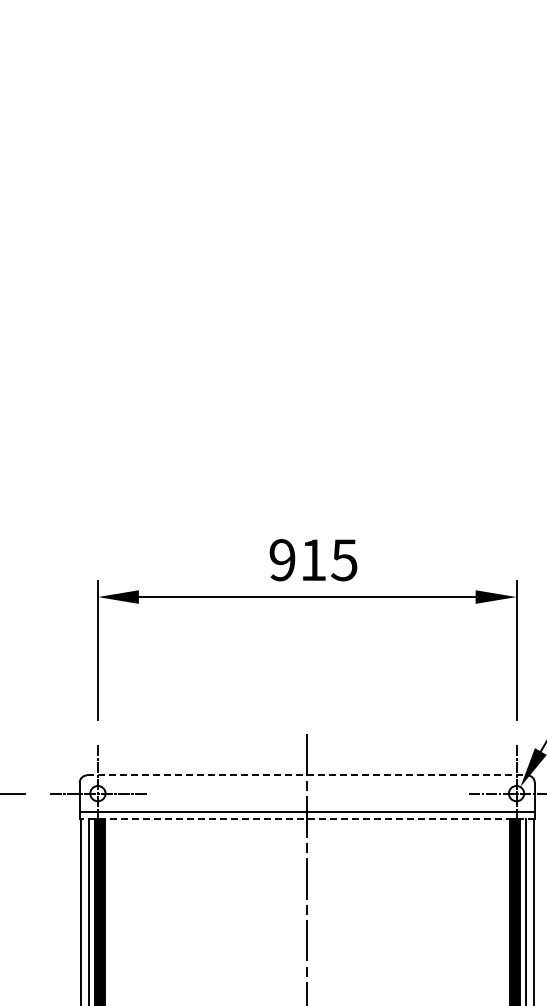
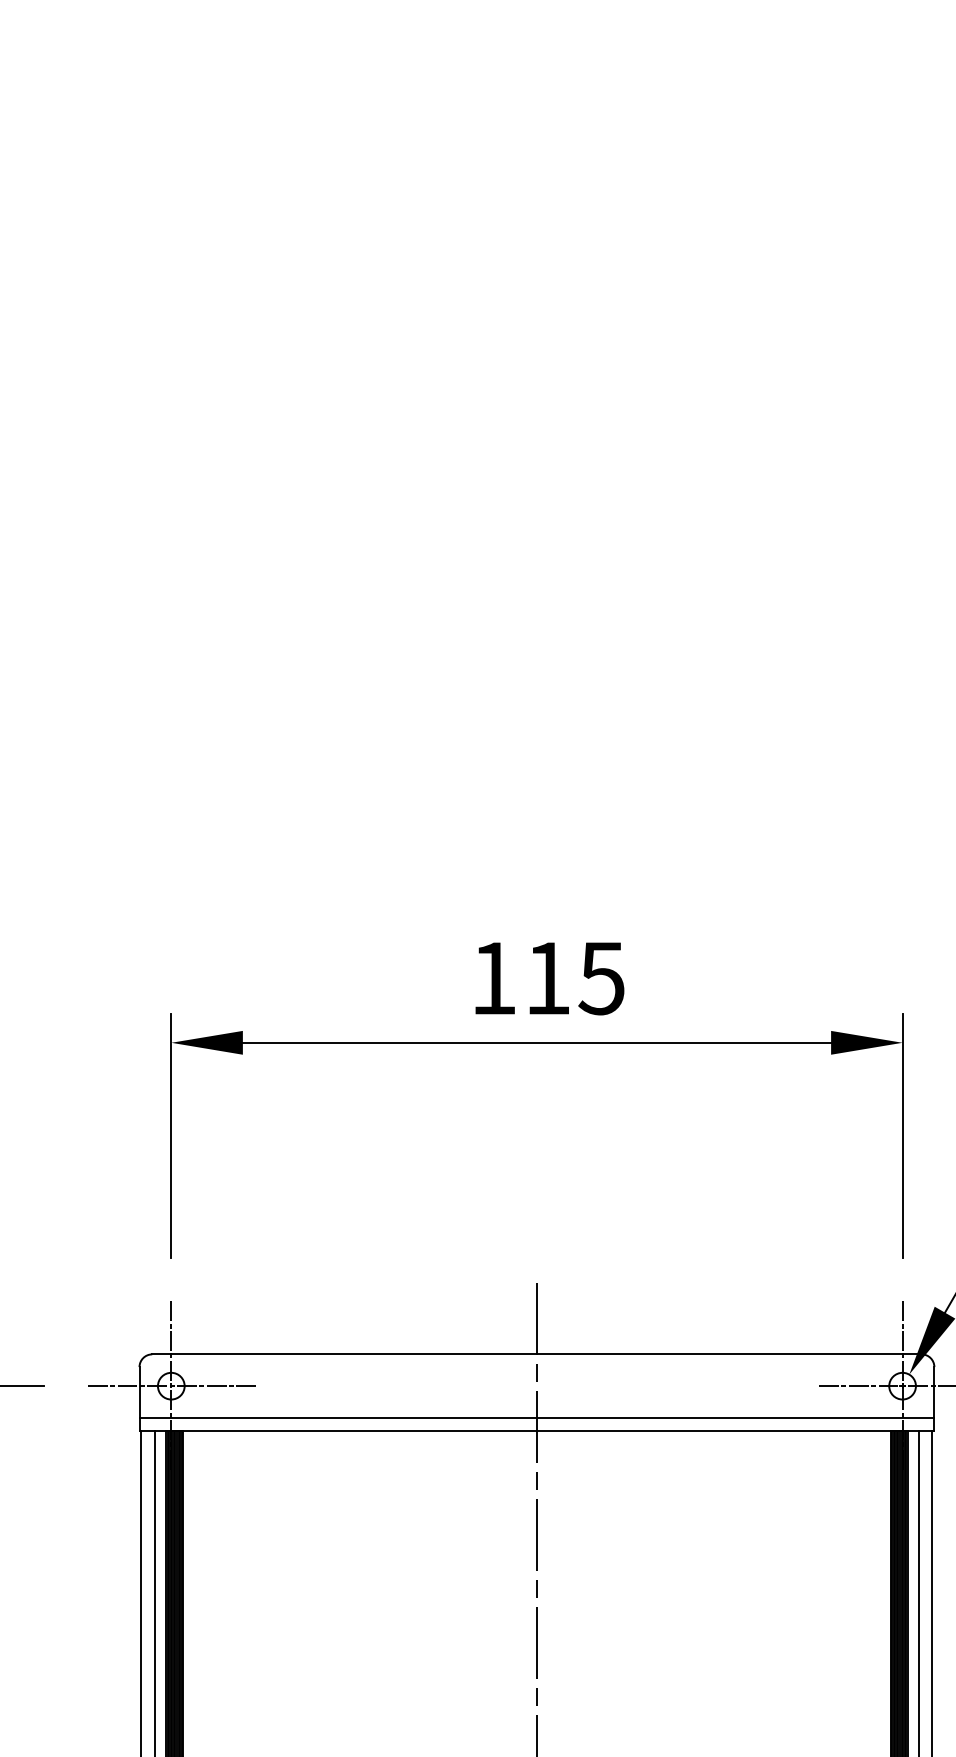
text: (282, 560) -> (493, 978), 915 -> 115
line: (307, 775) -> (537, 1354), dashed -> solid
line: (307, 819) -> (537, 1431), dashed -> solid

